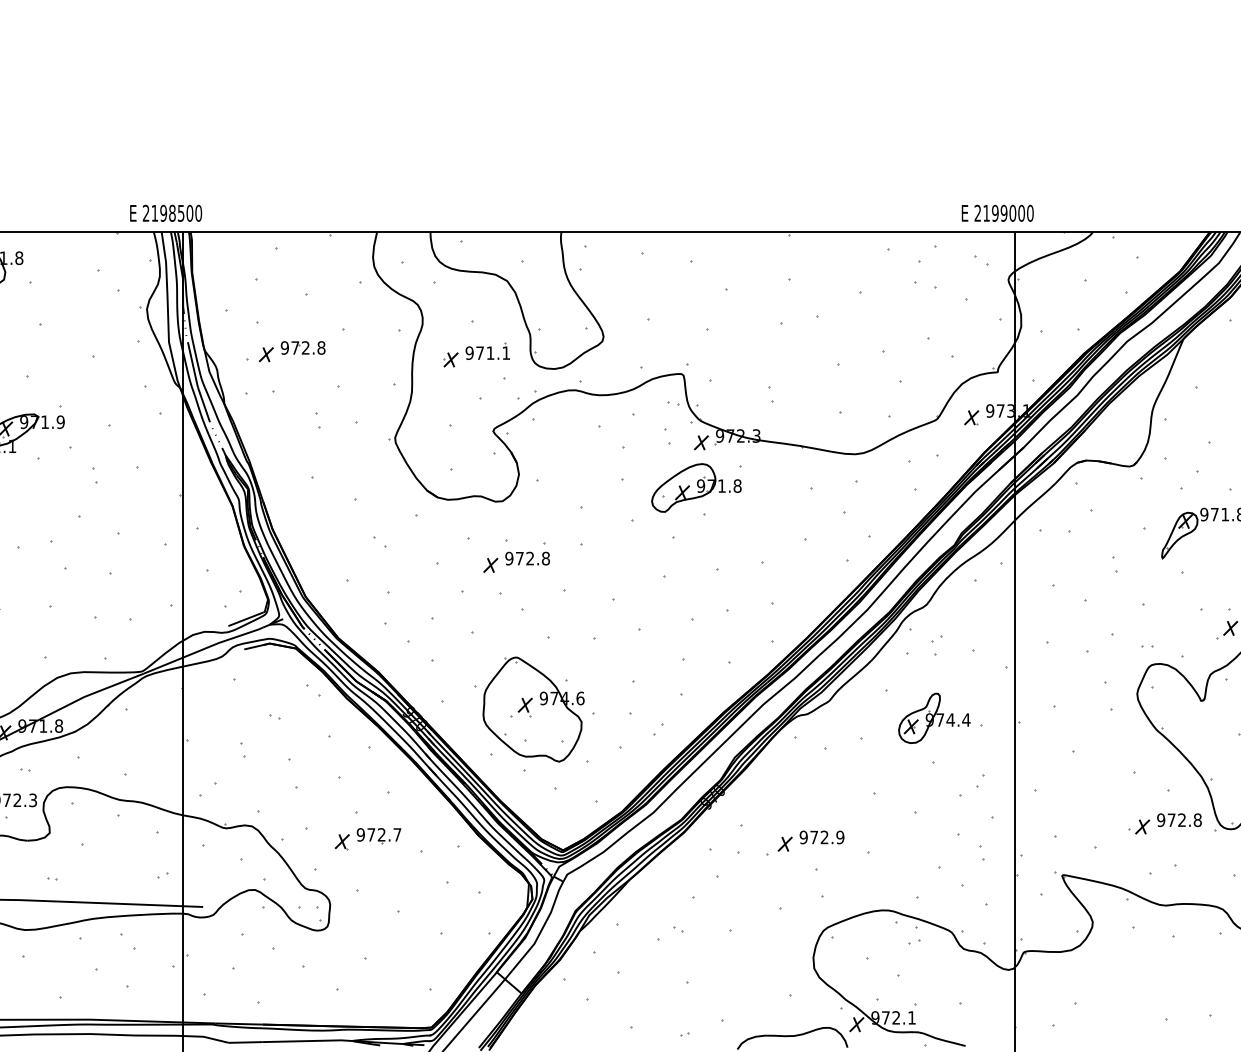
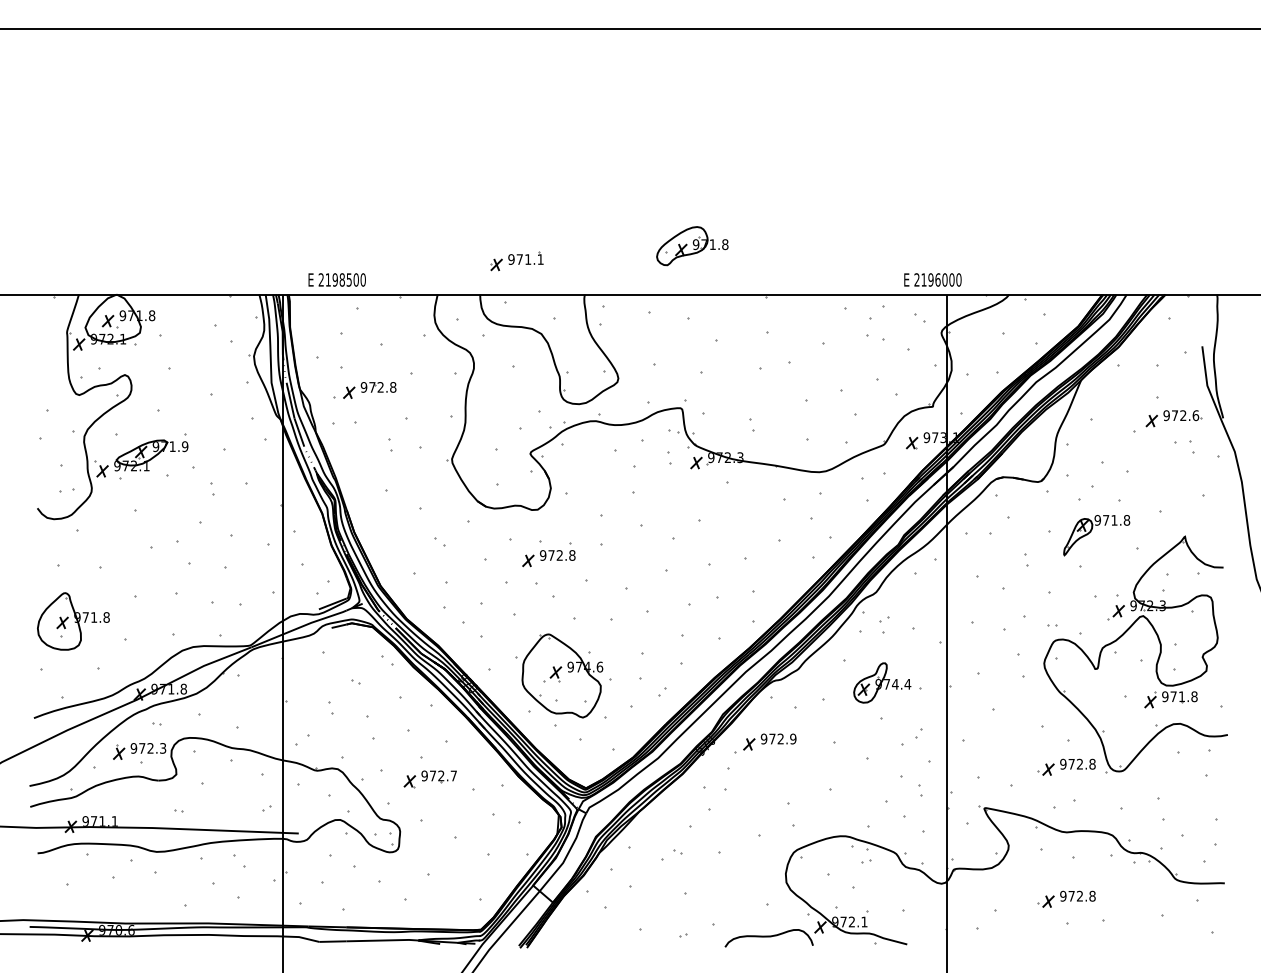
text: (165, 212) -> (336, 279), moved
text: (1003, 212) -> (937, 279), 2199000 -> 2196000
part: (475, 355) -> (516, 261), moved
part: (696, 488) -> (692, 246), moved
part: (805, 843) -> (765, 743), moved
part: (1165, 988) -> (1066, 898), added

